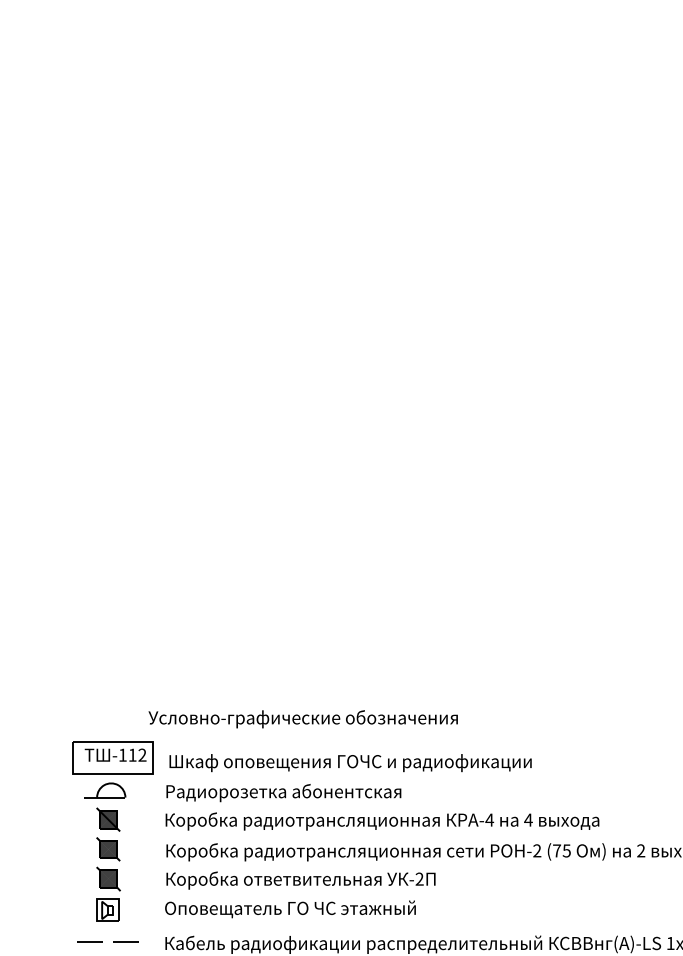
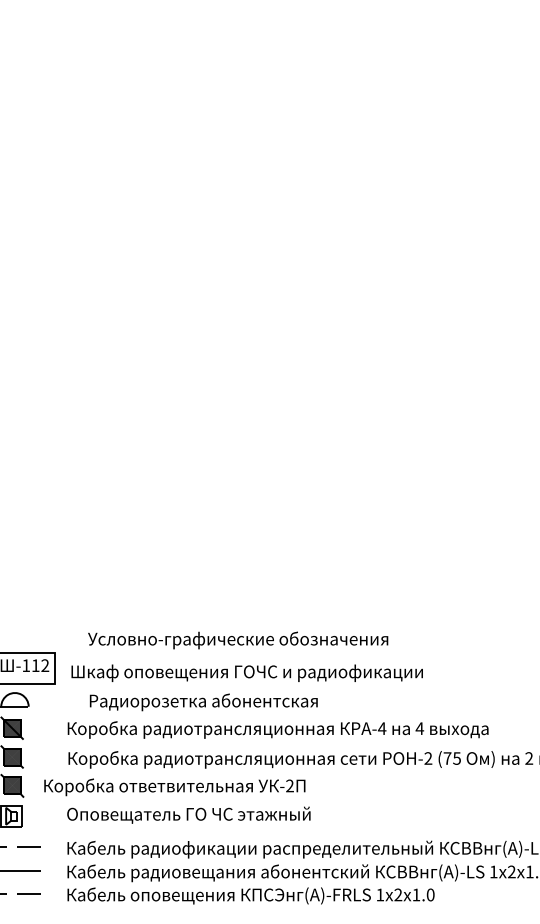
text: (302, 719) -> (237, 640), moved
text: (283, 793) -> (203, 702), moved
text: (300, 880) -> (174, 787), moved

